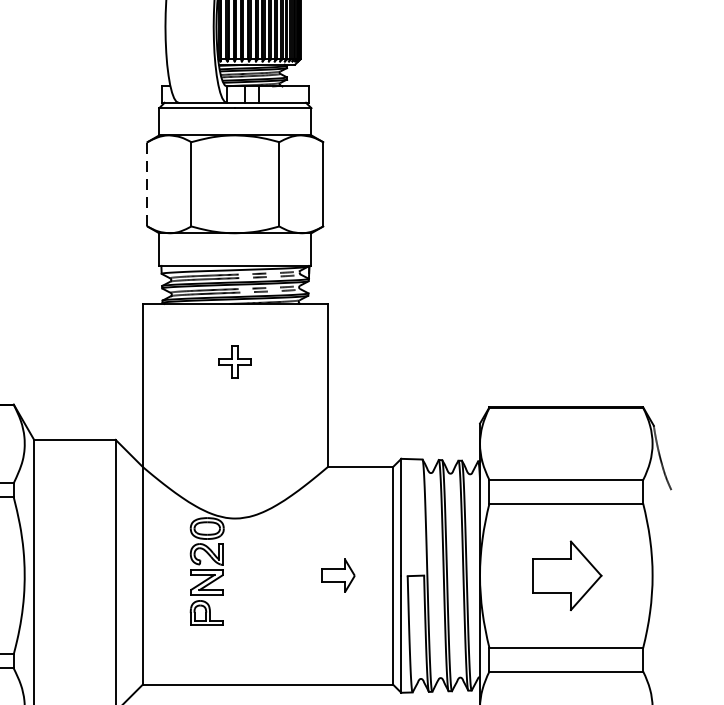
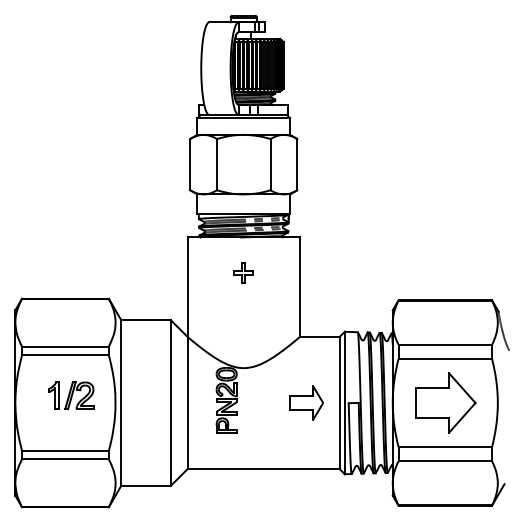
line: (147, 184) -> (190, 164), dashed -> solid
part: (338, 574) -> (306, 402), size x1.67
part: (566, 574) -> (445, 402), size x1.43

